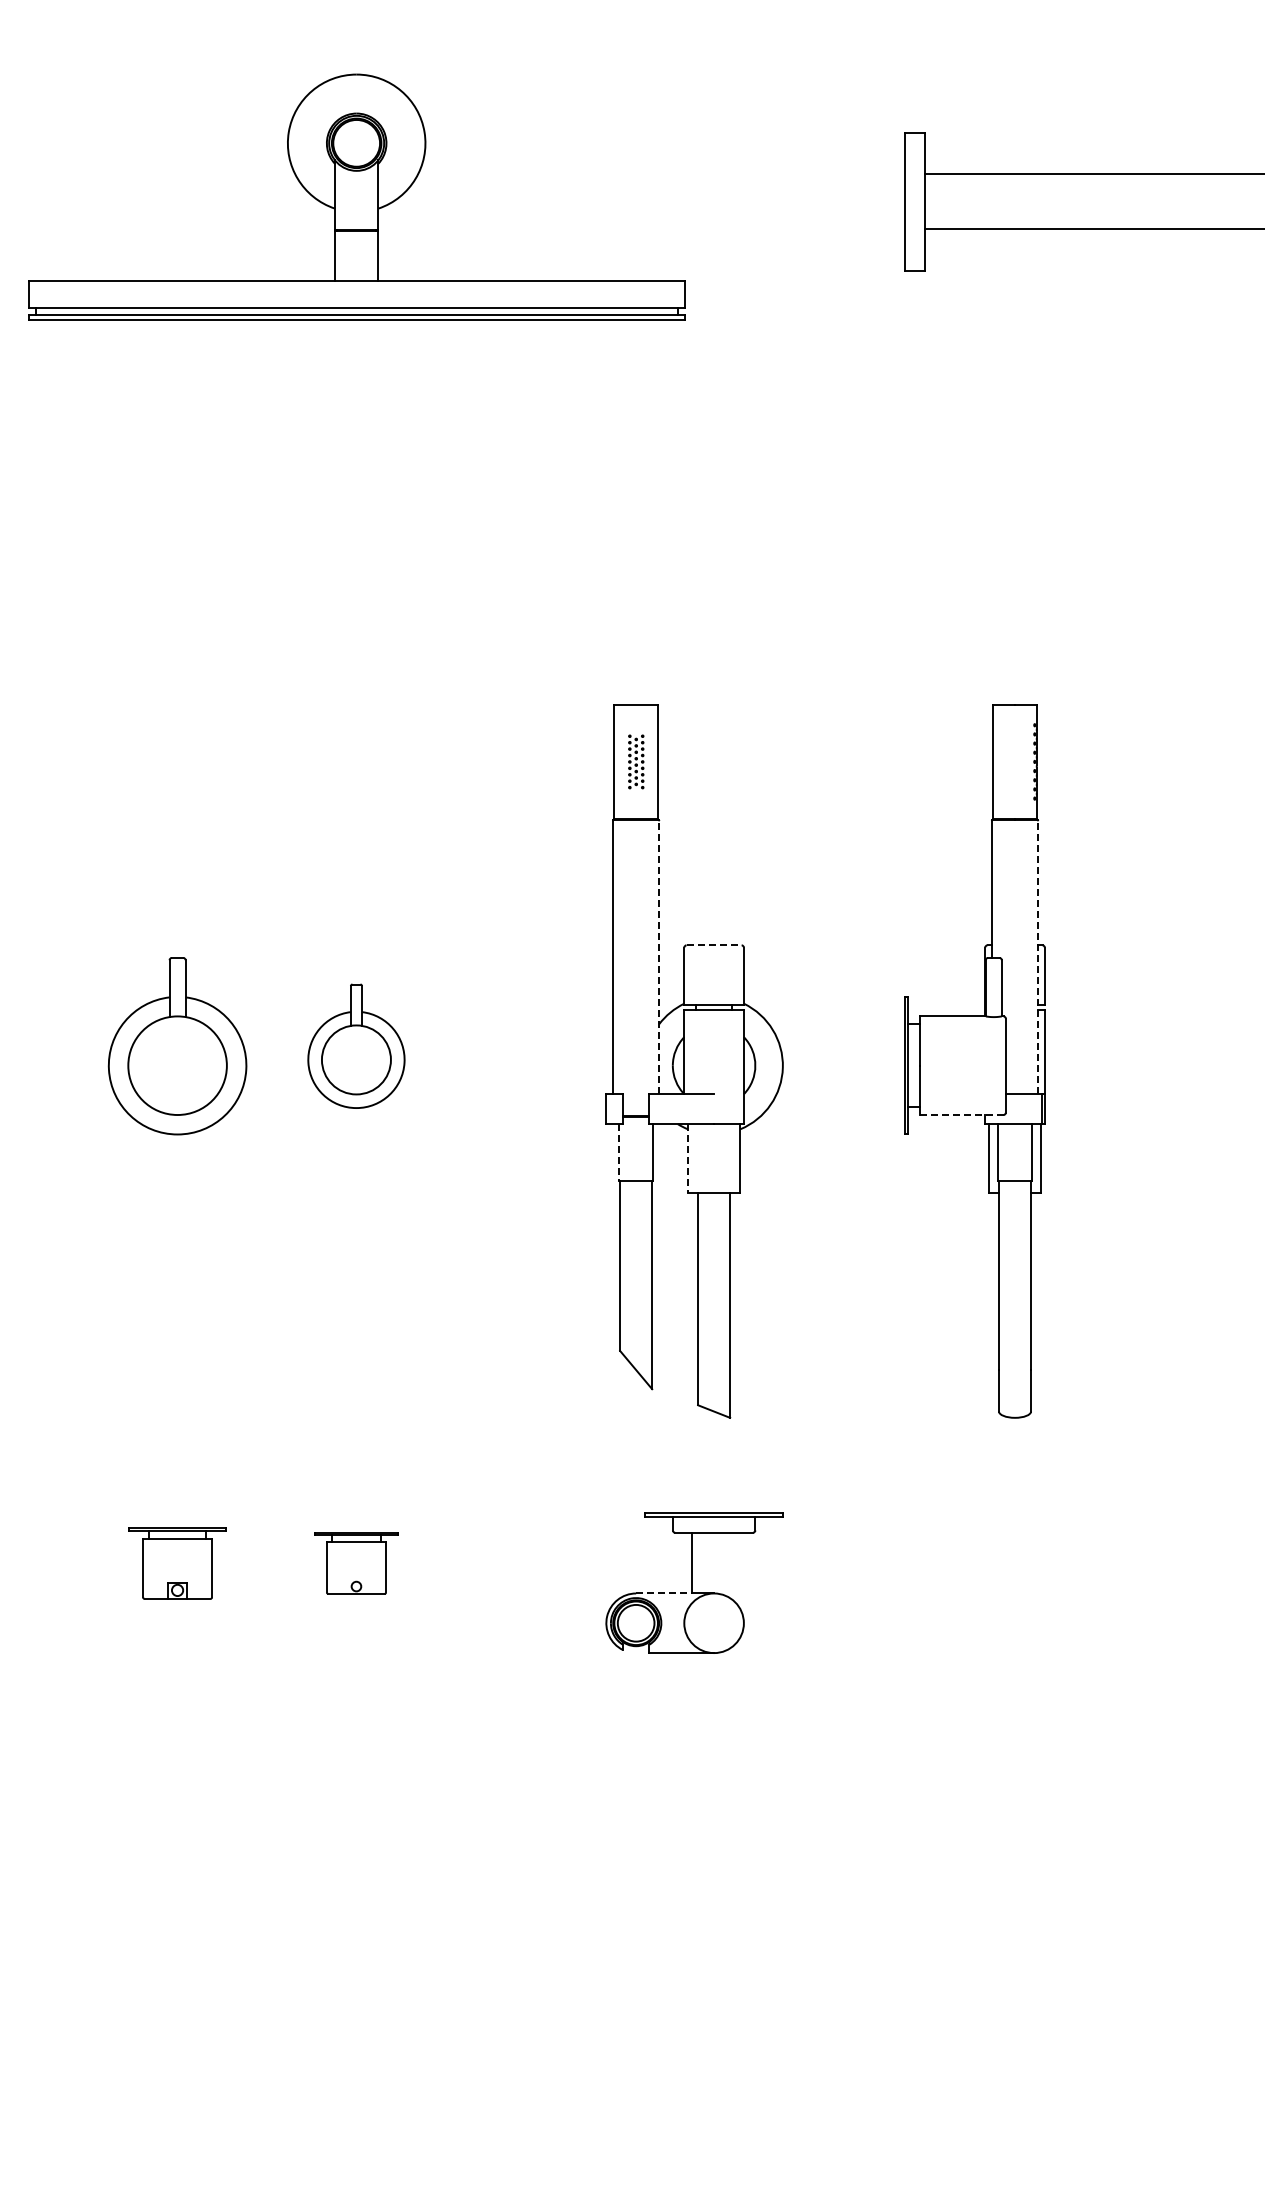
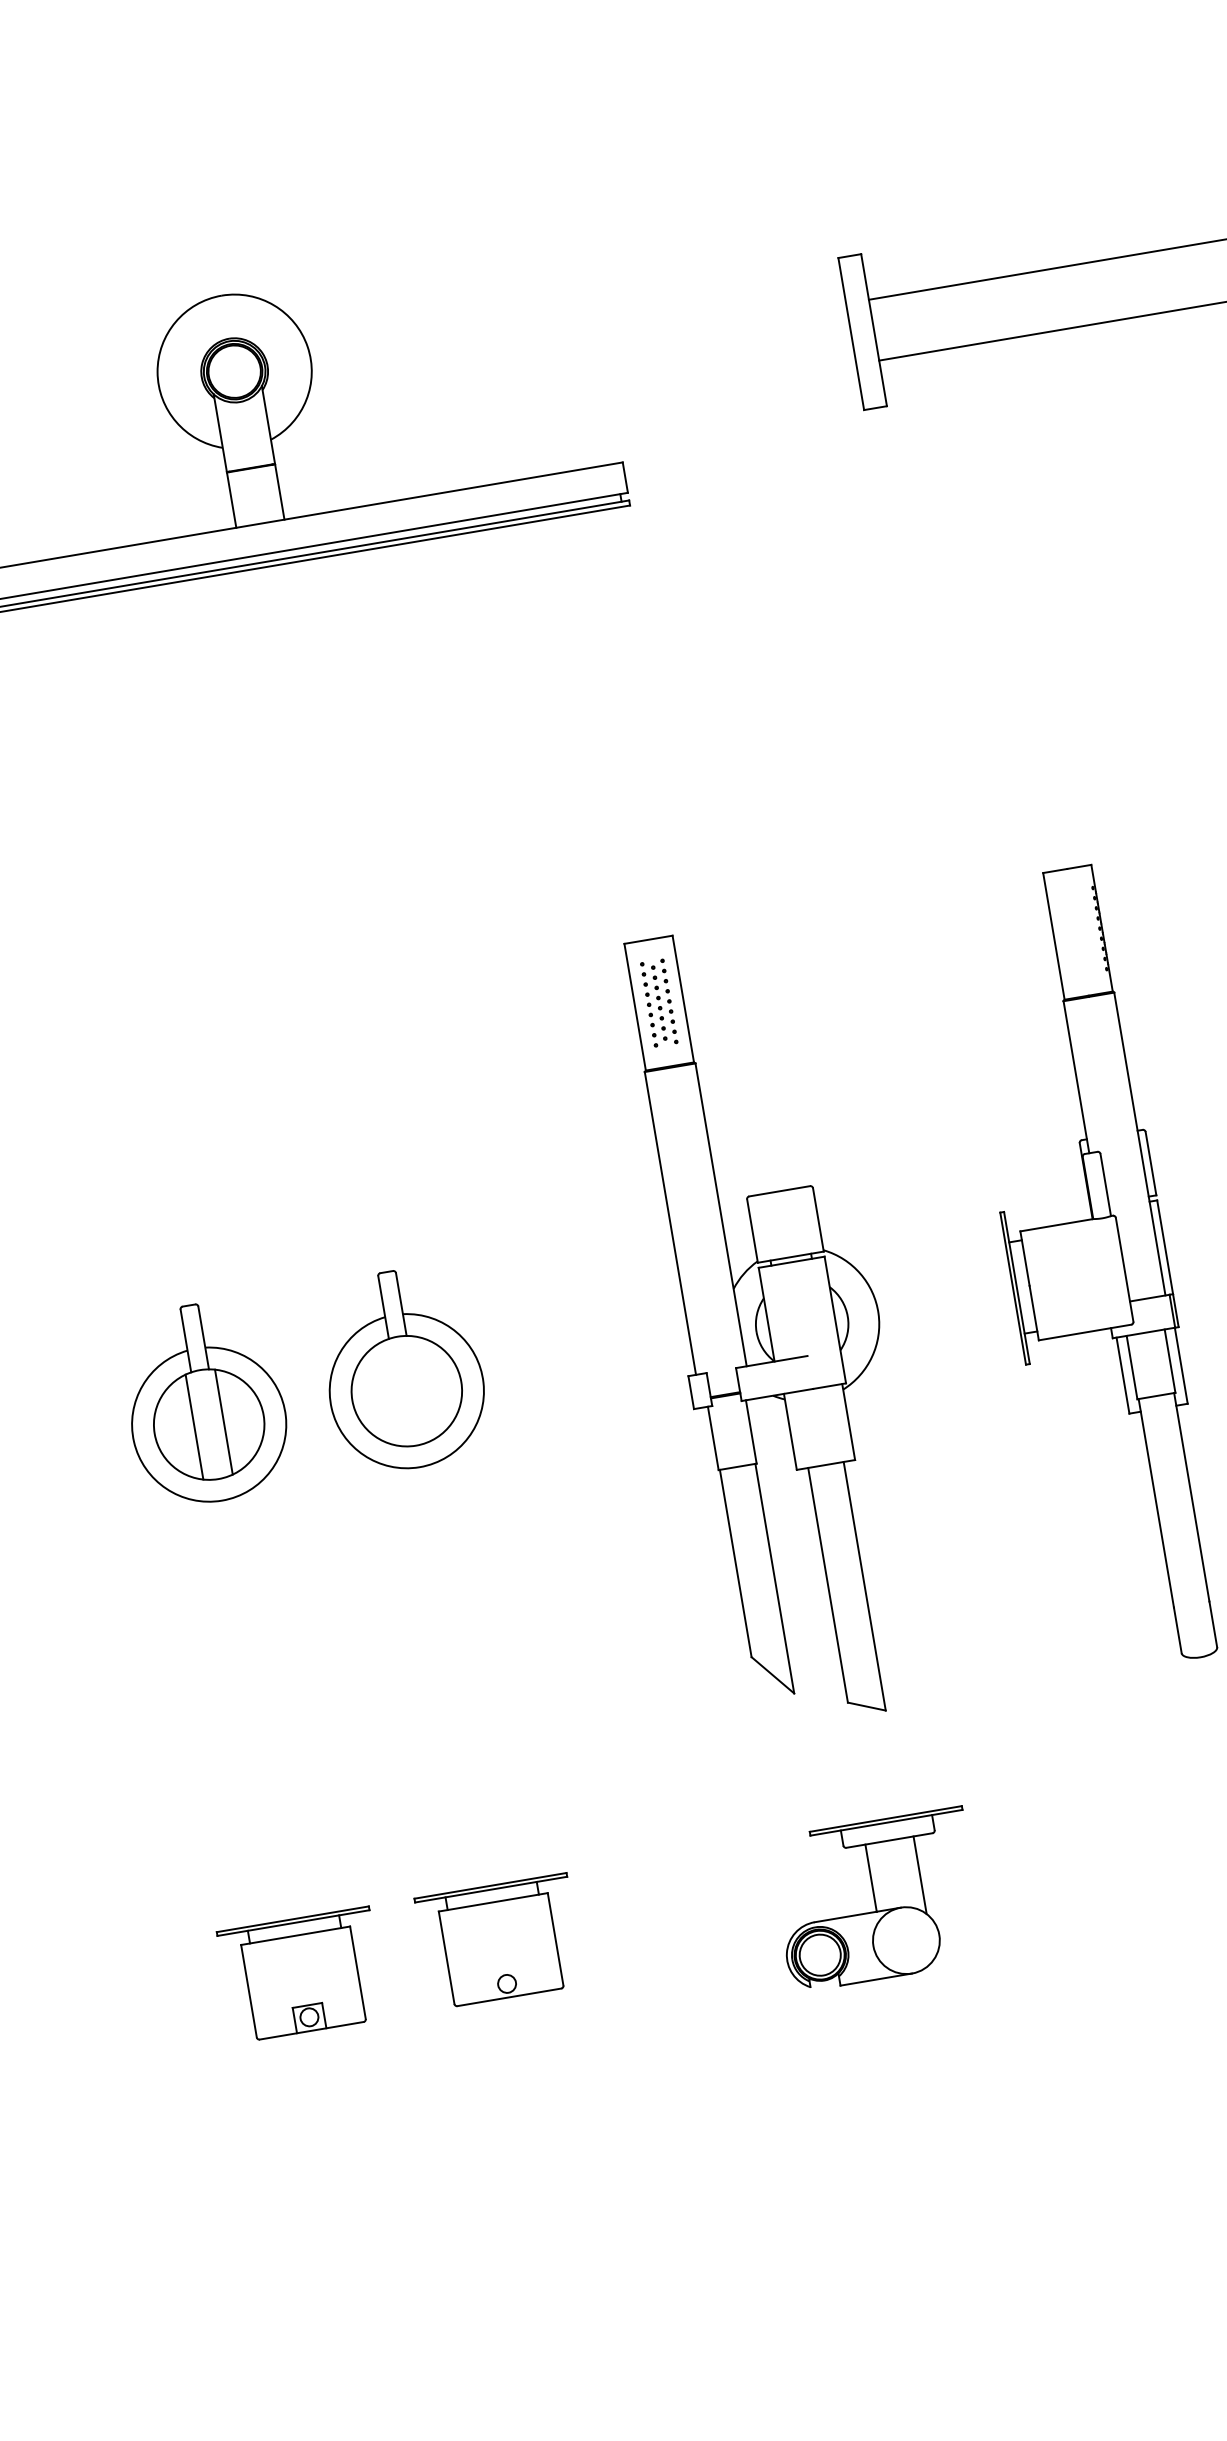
part: (636, 761) -> (659, 1002), size x1.43
line: (714, 945) -> (780, 1191), dashed -> solid
line: (659, 957) -> (721, 1214), dashed -> solid
line: (1037, 957) -> (1139, 1144), dashed -> solid
part: (356, 1046) -> (403, 1369), size x1.43
line: (164, 1065) -> (194, 1426), added
line: (190, 1065) -> (223, 1421), added
line: (961, 1115) -> (1084, 1333), dashed -> solid
line: (618, 1152) -> (712, 1438), dashed -> solid
line: (687, 1159) -> (790, 1432), dashed -> solid
part: (177, 1563) -> (302, 1974), size x1.43
part: (356, 1563) -> (499, 1941), size x1.67
line: (735, 1567) -> (919, 1874), added
line: (664, 1593) -> (846, 1916), dashed -> solid

